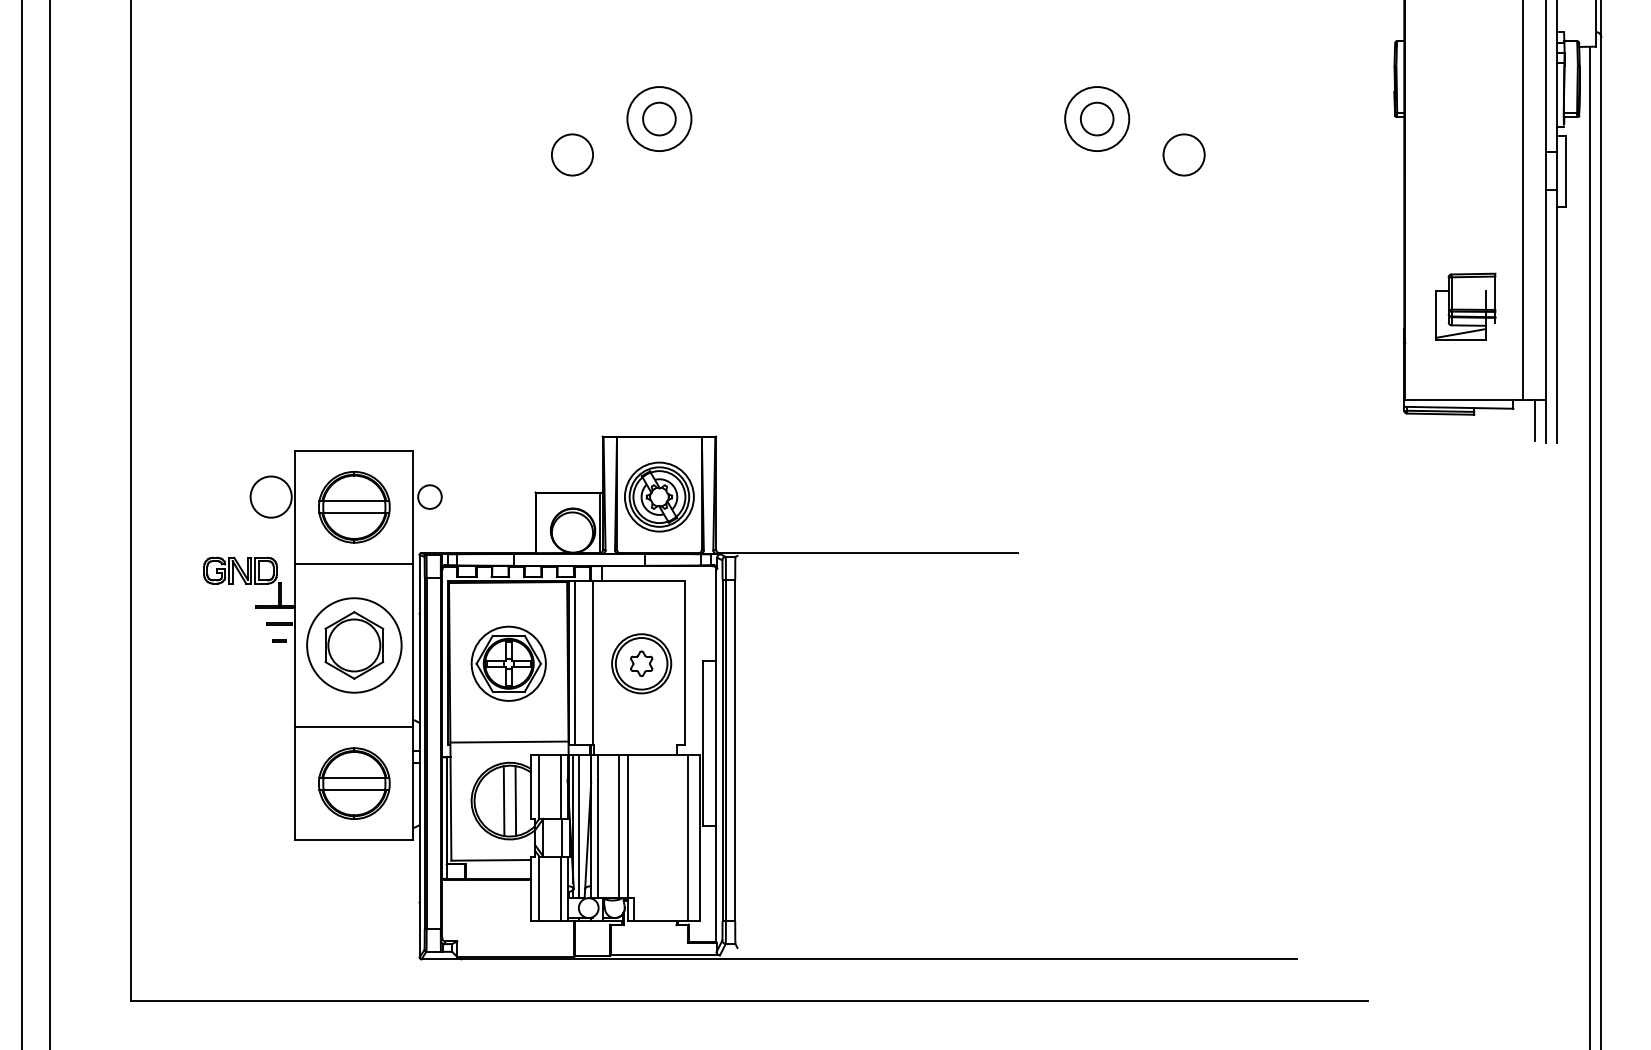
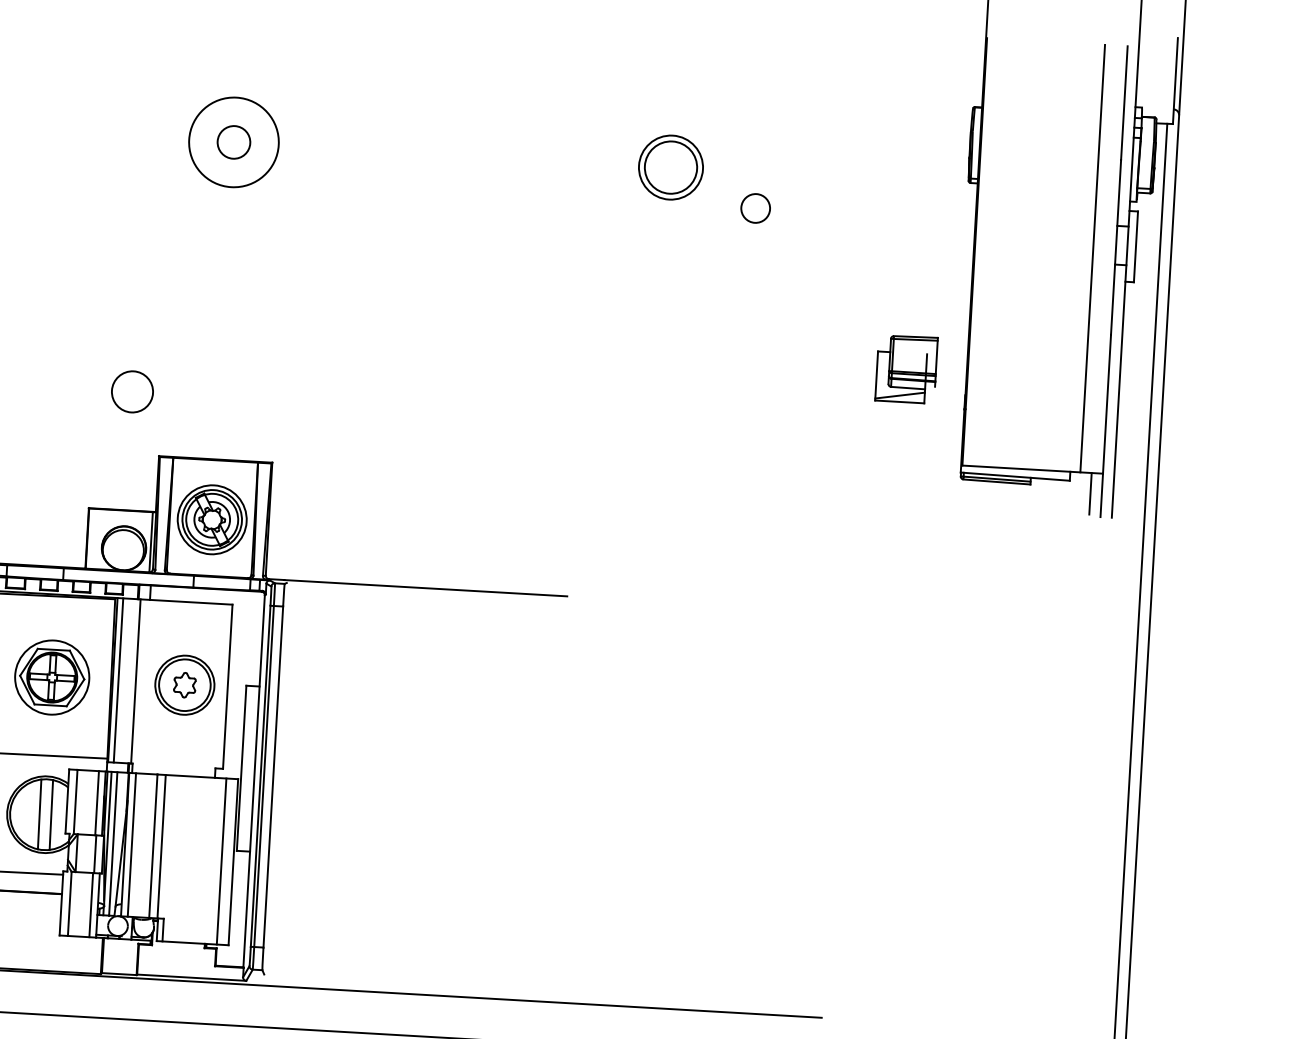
circle: (1096, 118) -> (670, 167), size x1.6
circle: (659, 119) -> (234, 142), size x1.4
circle: (572, 154) -> (132, 391), moved
circle: (1183, 154) -> (755, 207), size x0.7
part: (1465, 306) -> (906, 368), moved

